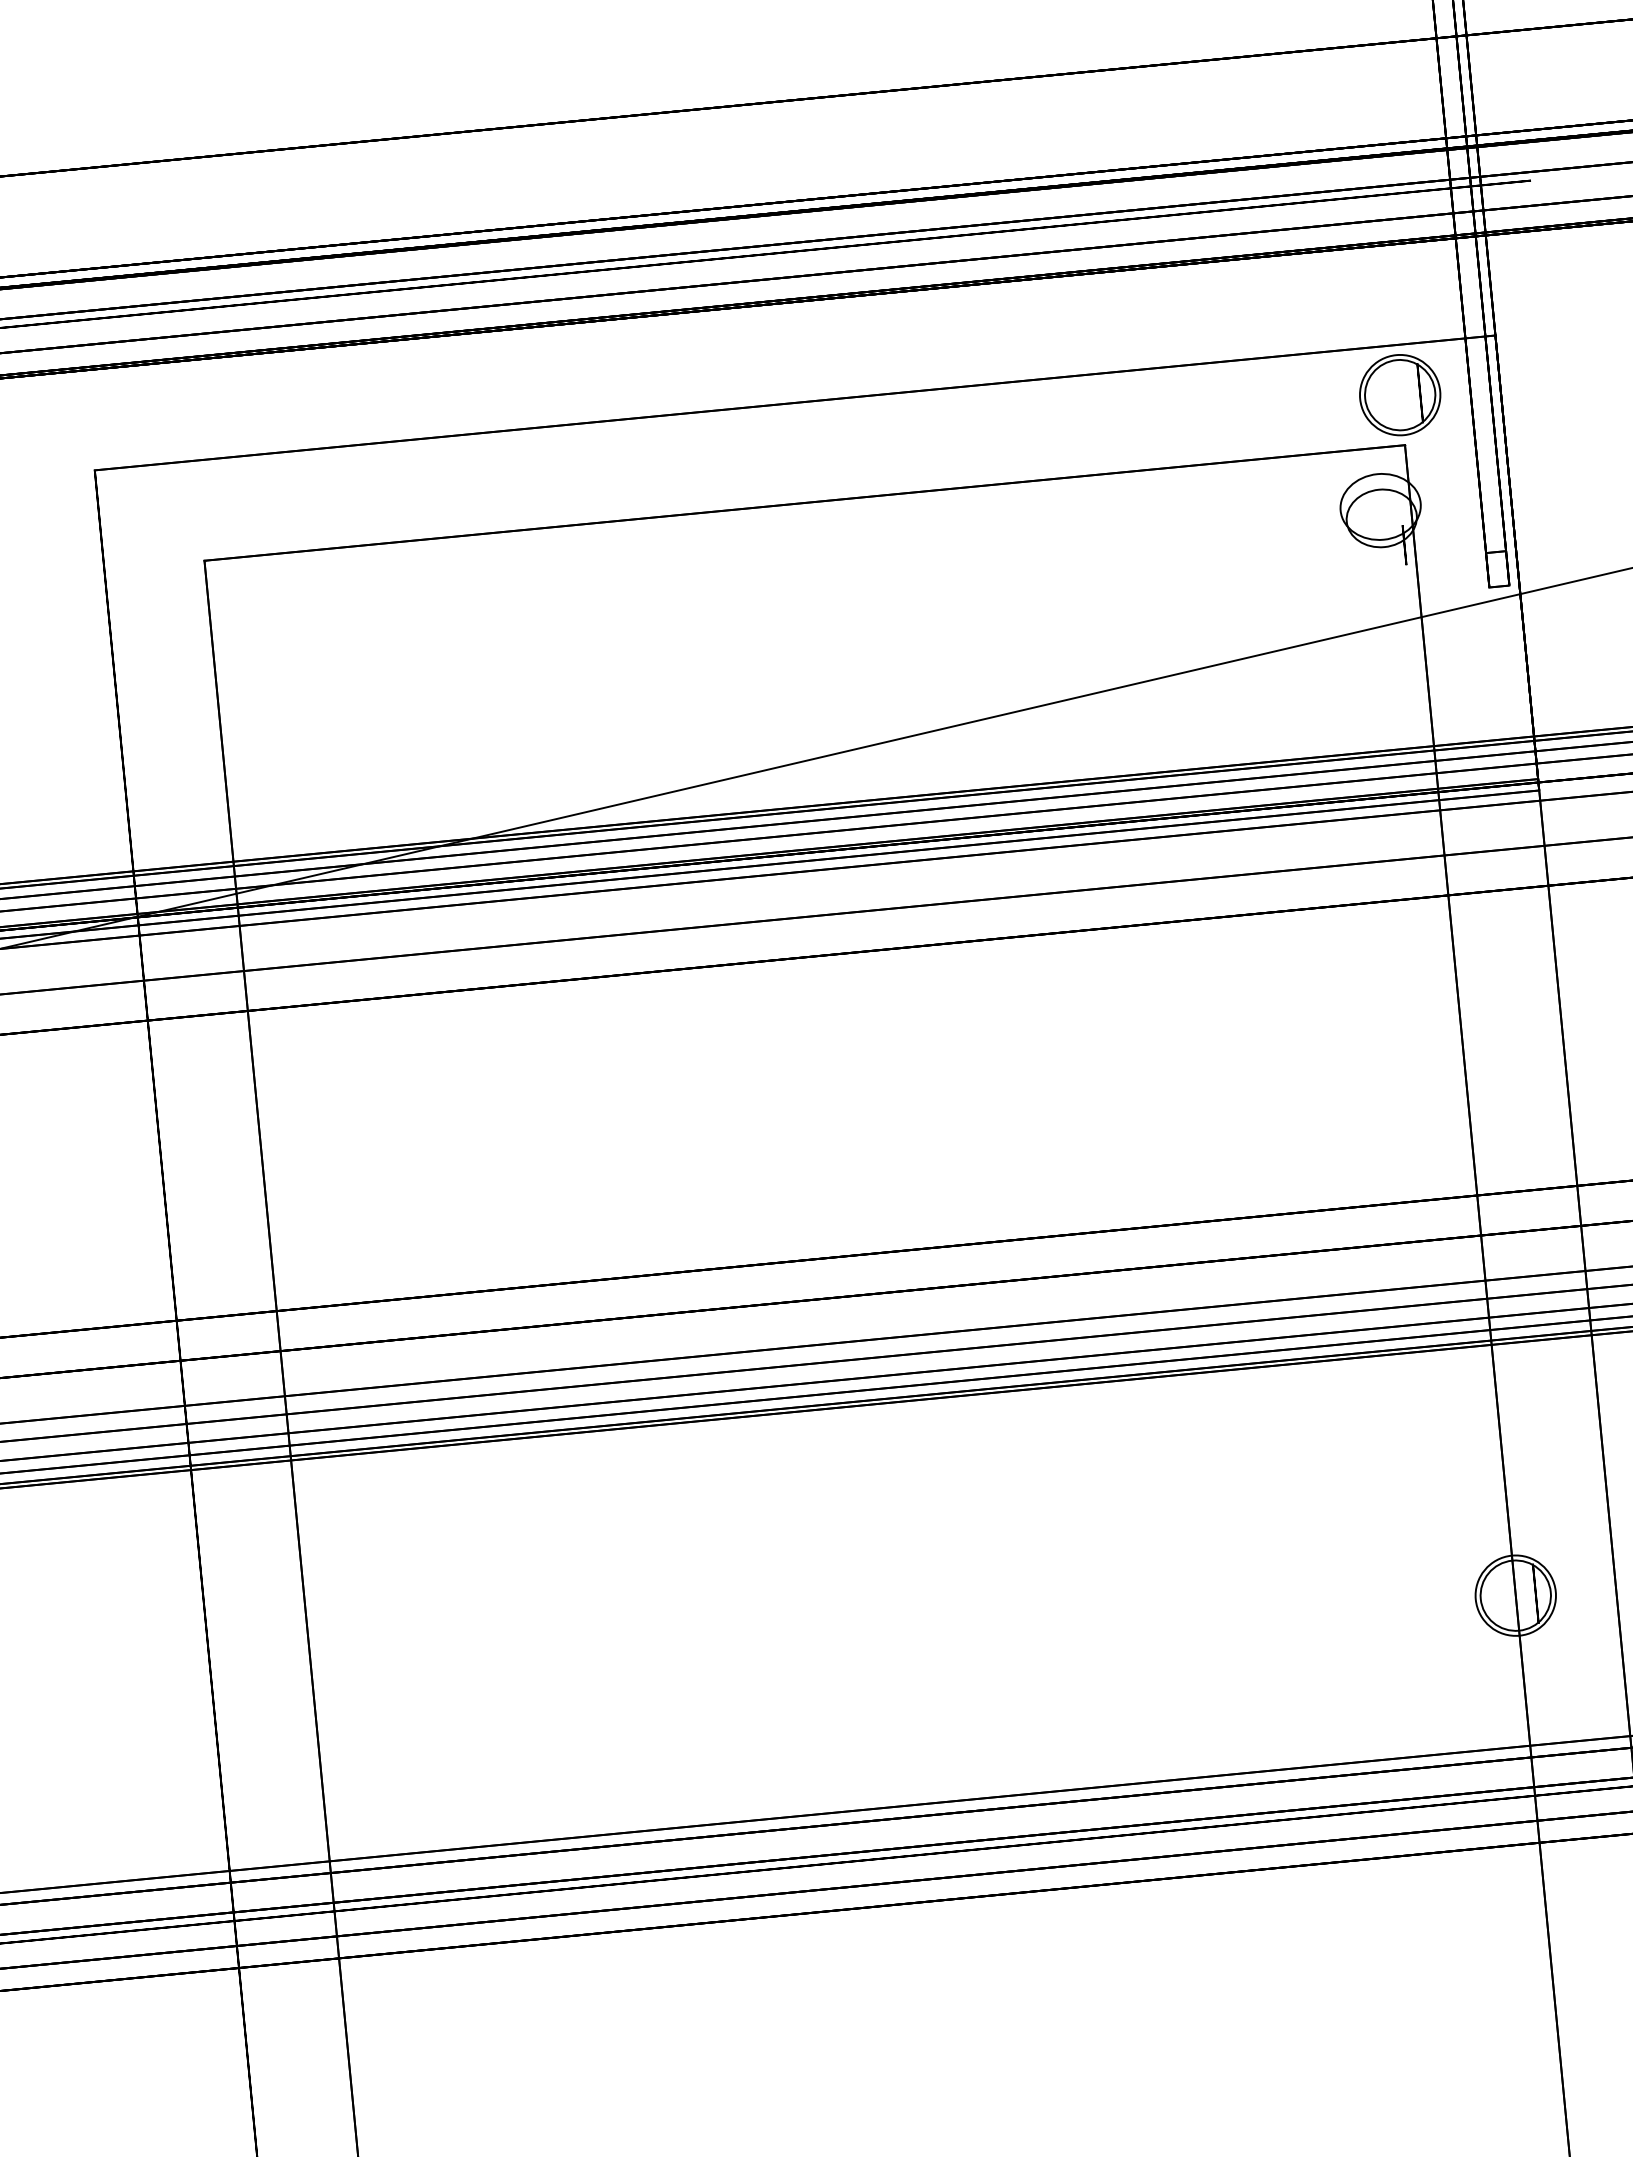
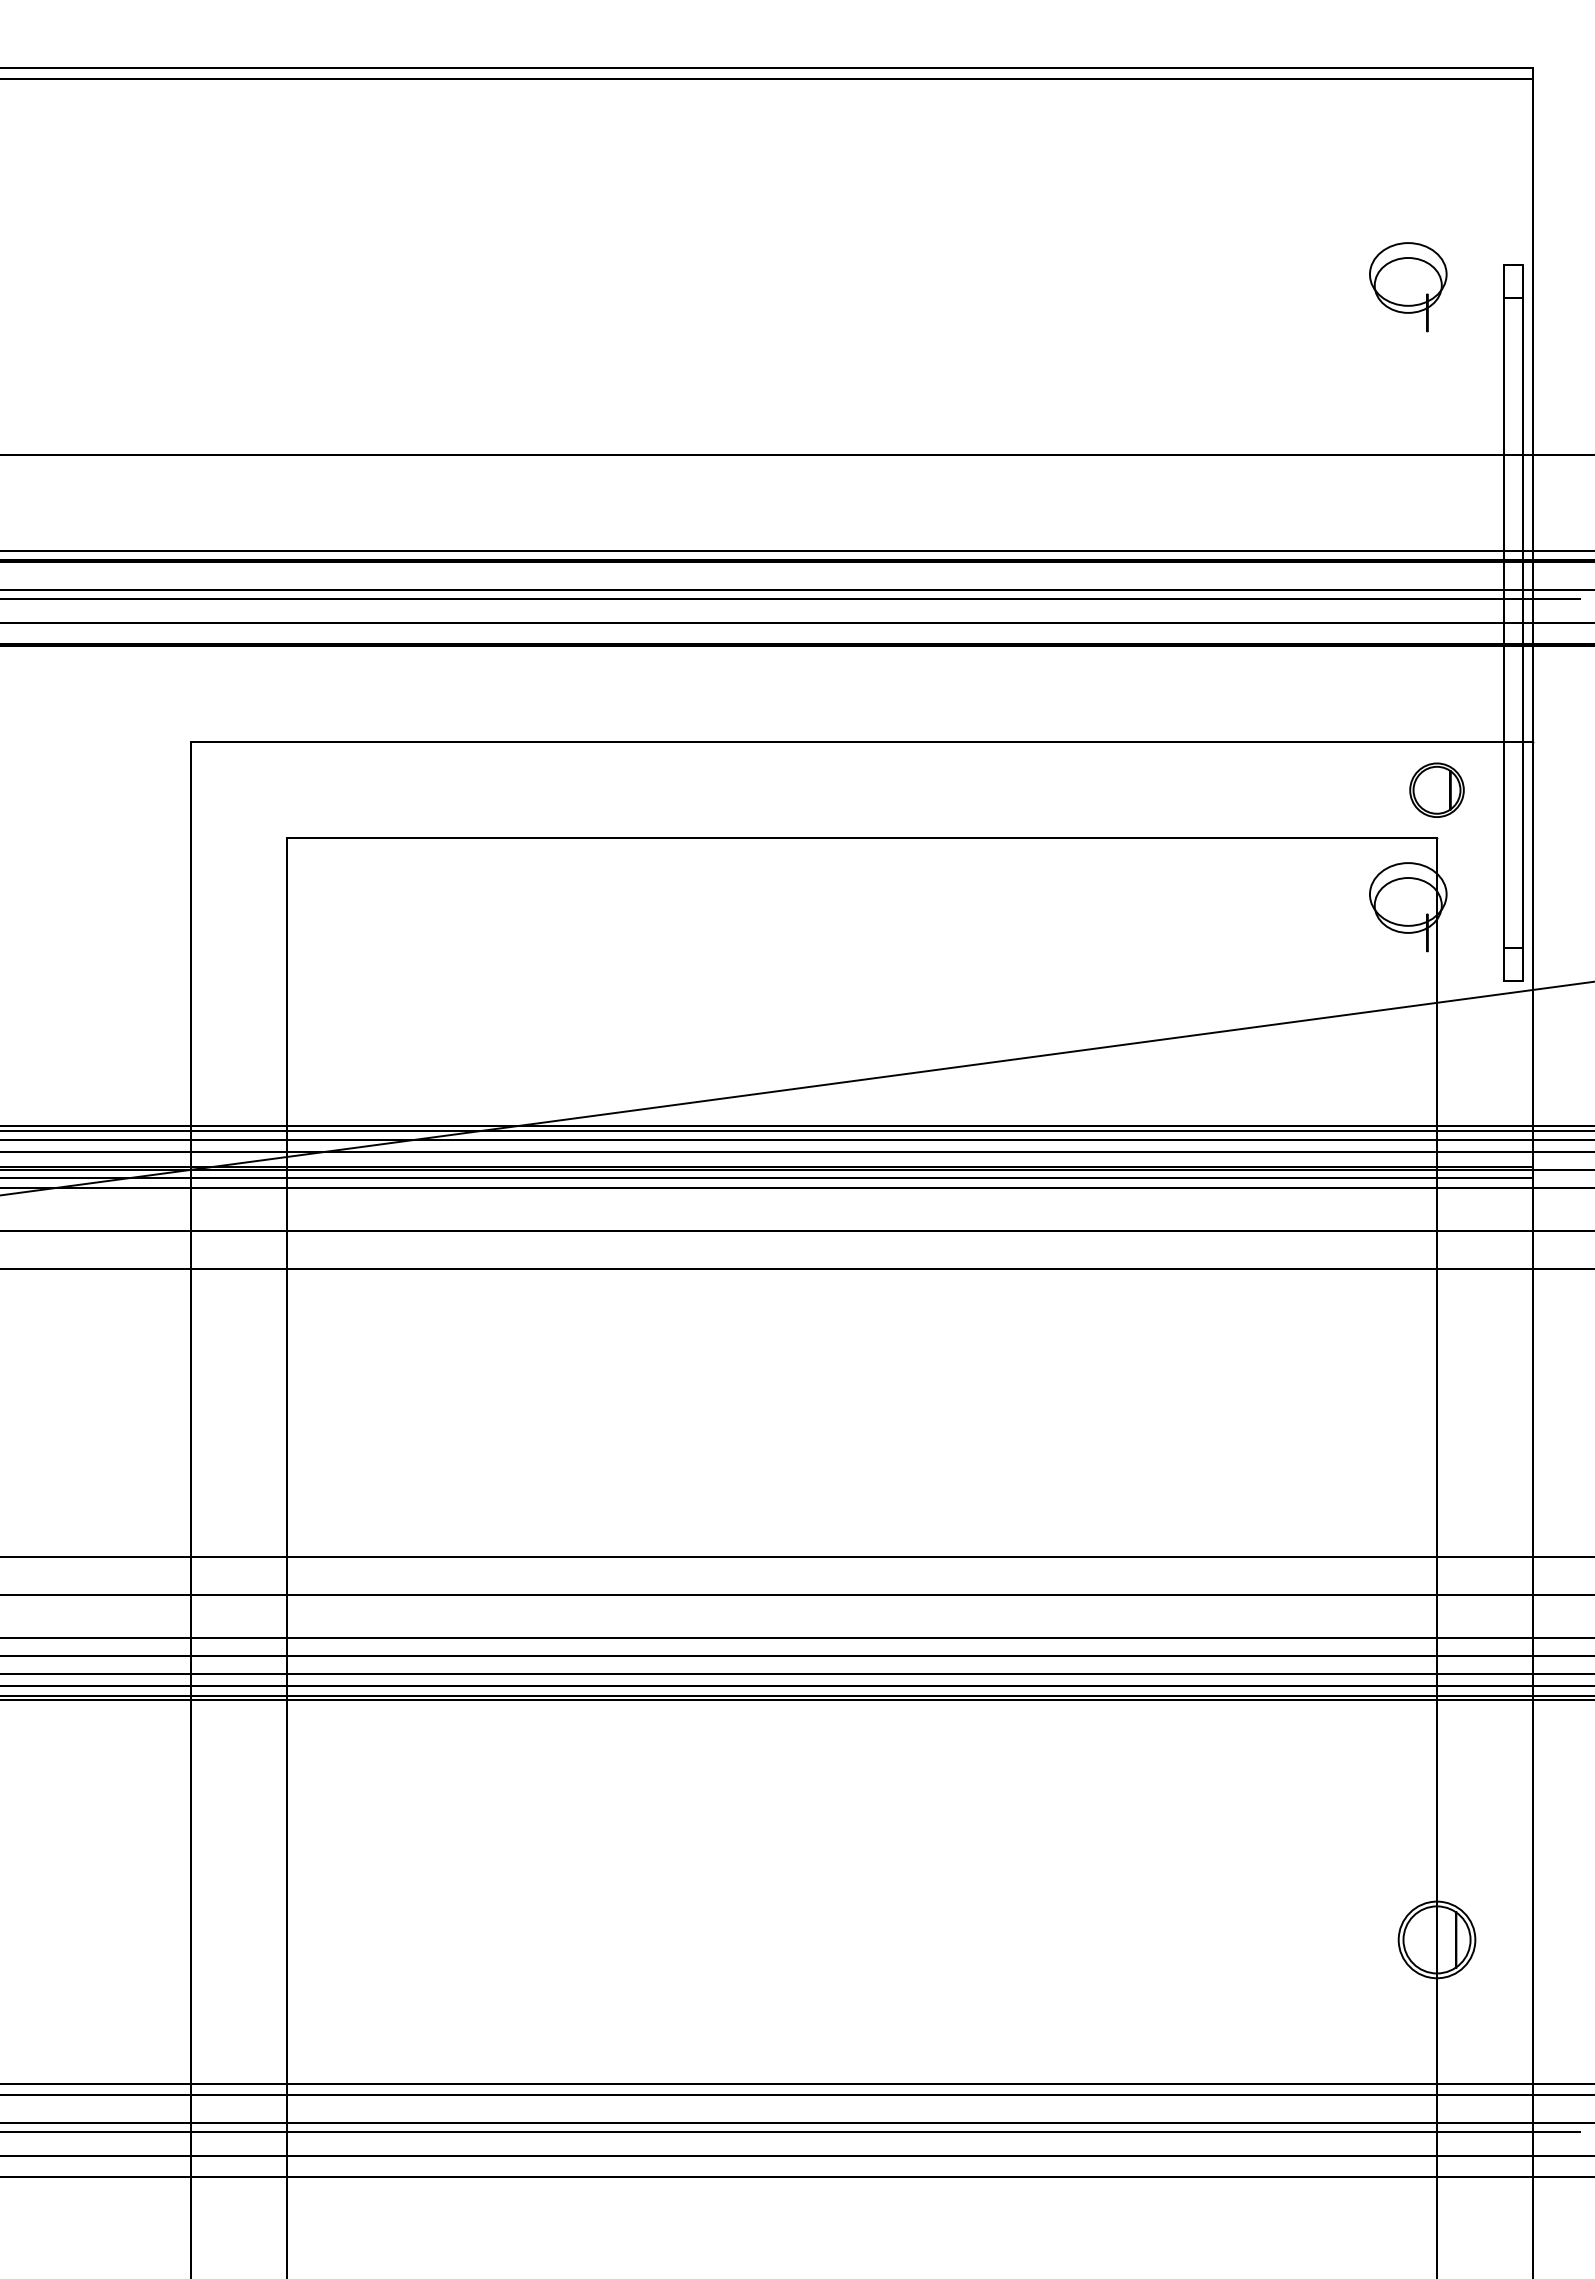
part: (1399, 395) -> (1436, 790), size x0.7

